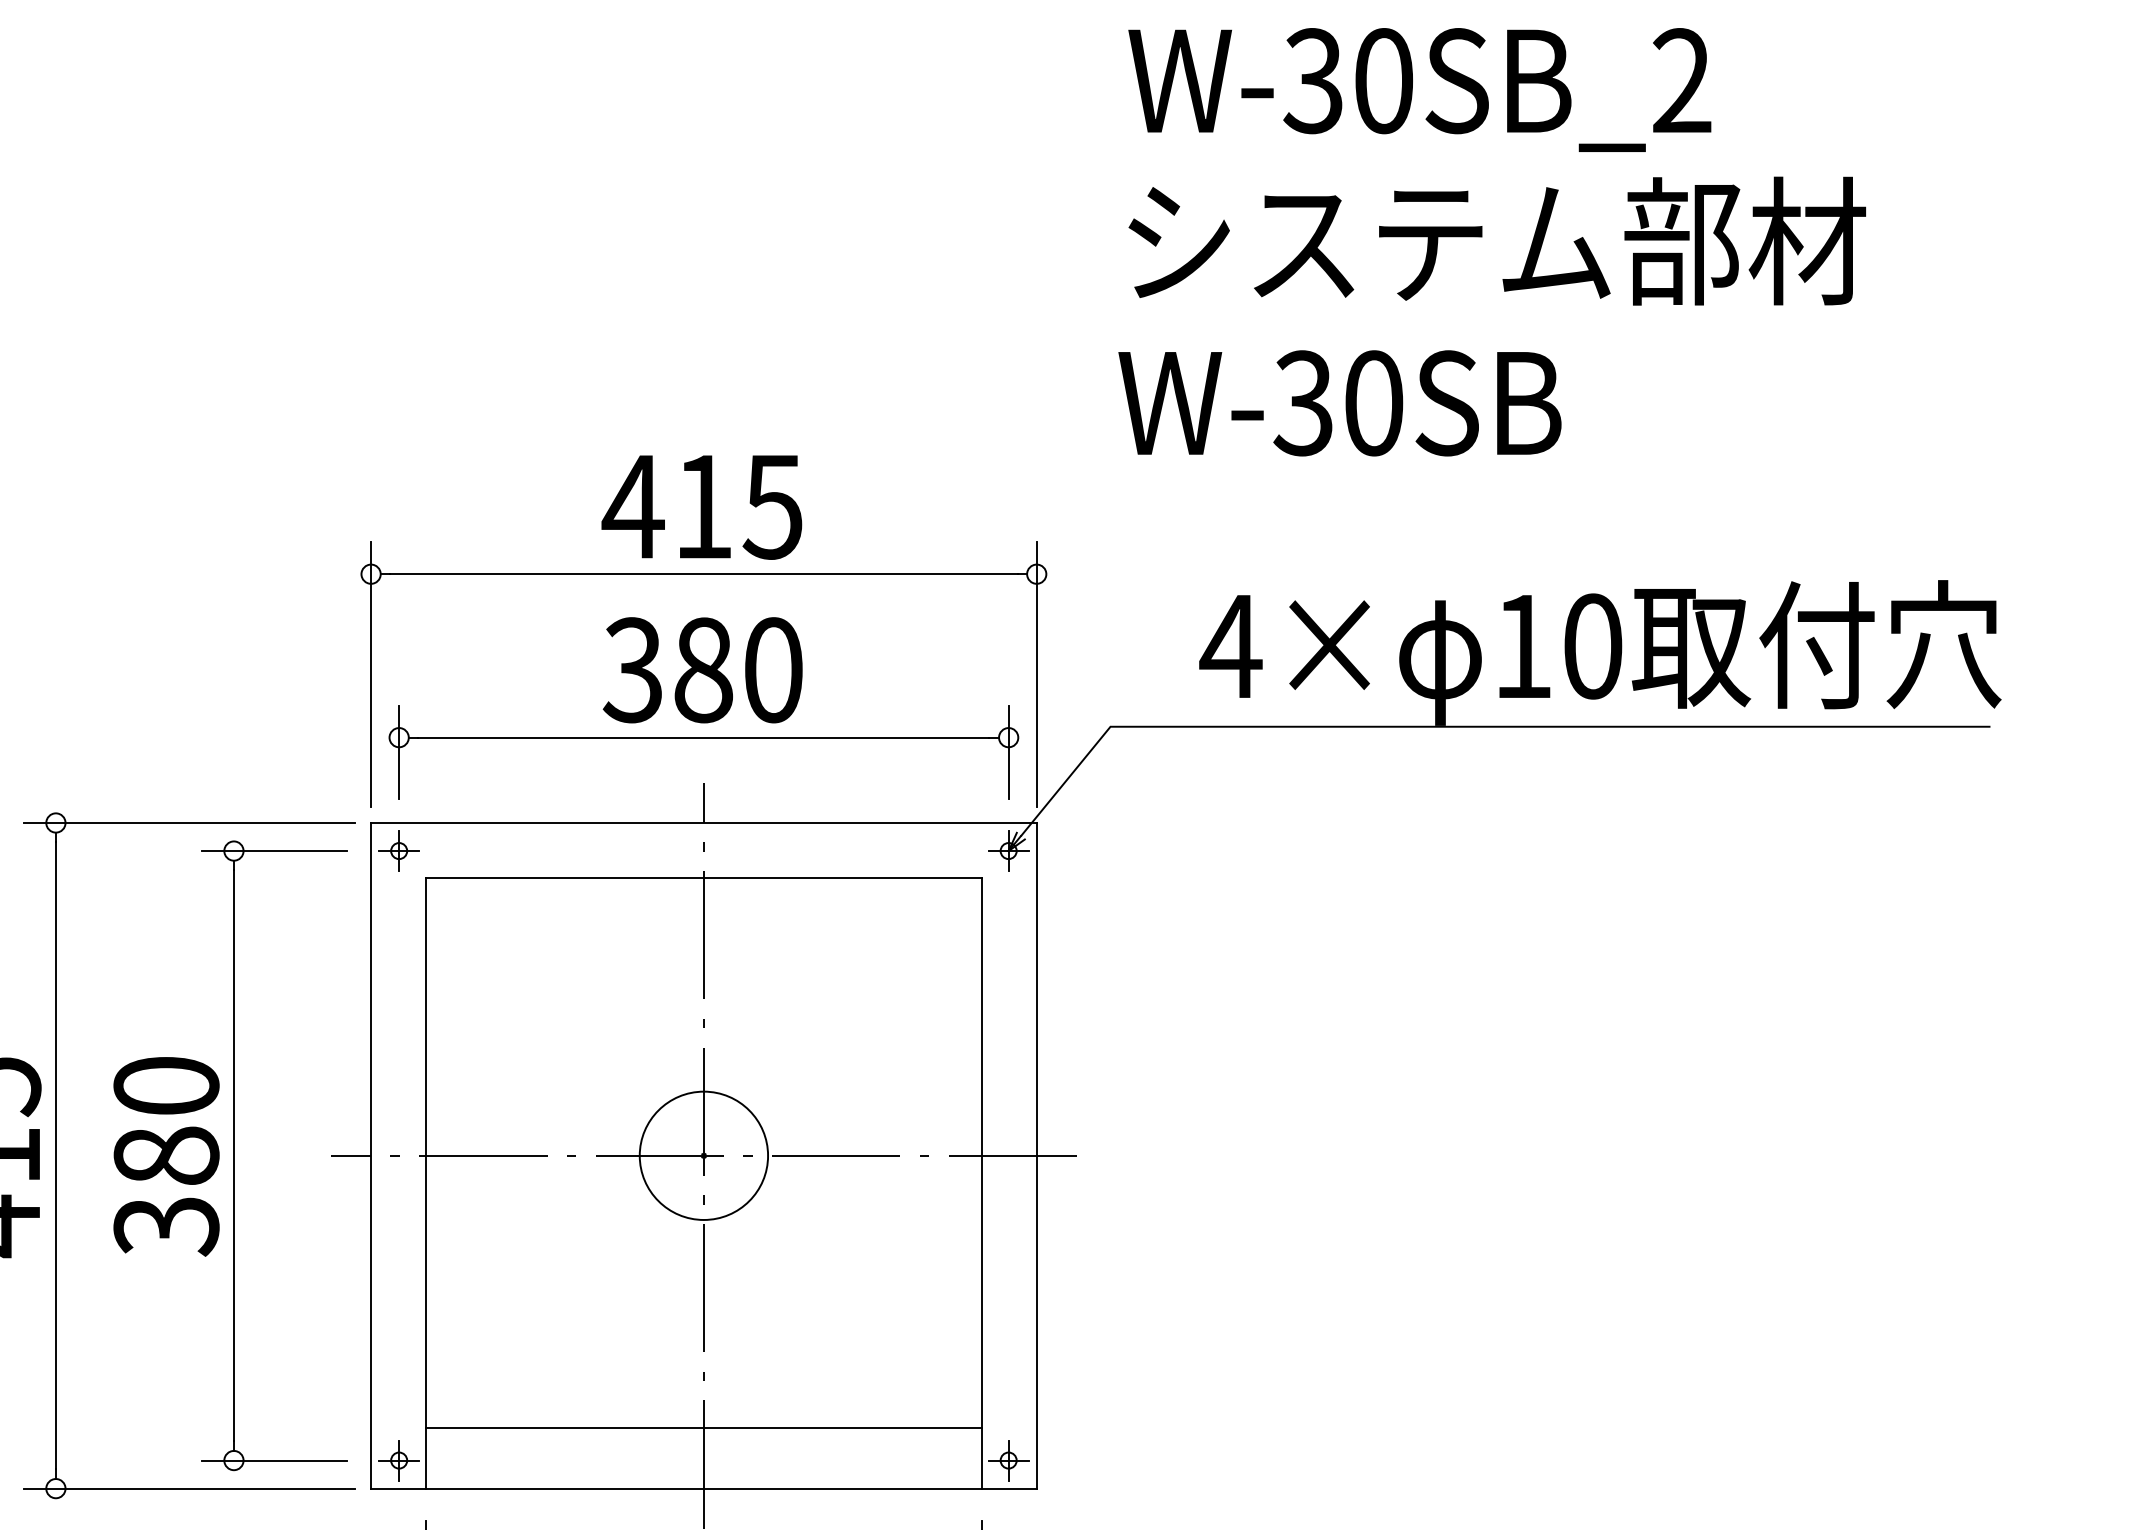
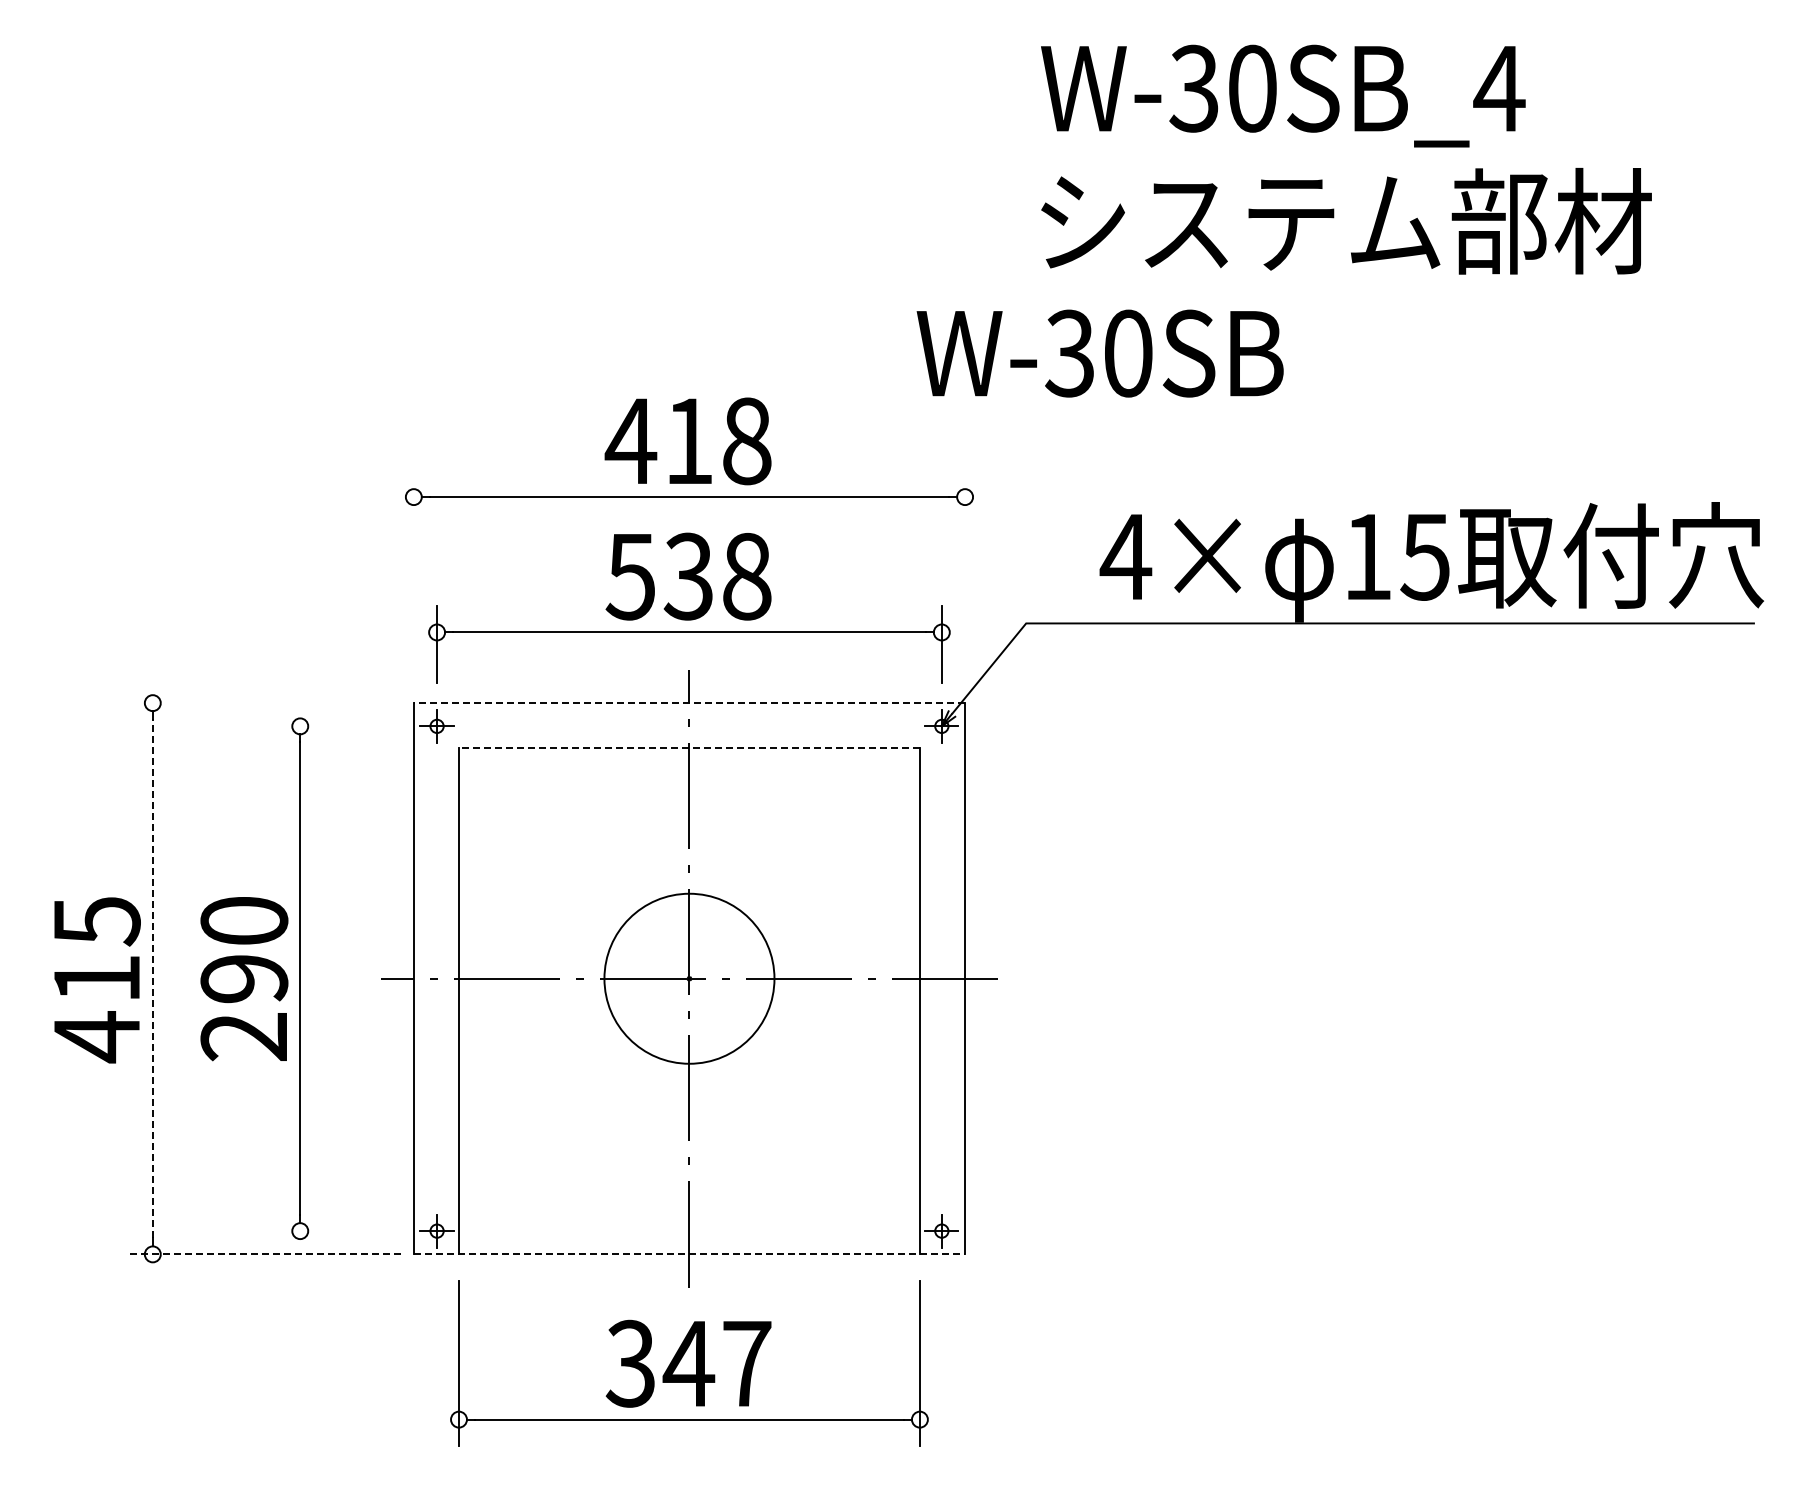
text: (1682, 79) -> (1499, 87), W-30SB_2 -> W-30SB_4
text: (1339, 403) -> (1099, 353), moved
text: (772, 507) -> (746, 441), 415 -> 418
text: (1591, 645) -> (1424, 556), 10 -> 15
text: (702, 670) -> (688, 576), 380 -> 538
line: (370, 673) -> (413, 579), removed
line: (1037, 673) -> (965, 579), removed
line: (189, 823) -> (263, 703), removed
line: (703, 823) -> (689, 703), solid -> dashed
line: (274, 851) -> (333, 726), removed
line: (702, 877) -> (688, 748), solid -> dashed
line: (55, 1155) -> (152, 978), solid -> dashed
circle: (703, 1155) -> (689, 978), size x1.6
text: (166, 1191) -> (244, 1008), 380 -> 290
line: (703, 1427) -> (689, 1203), removed
line: (274, 1460) -> (333, 1231), removed
line: (188, 1488) -> (262, 1254), solid -> dashed
line: (703, 1488) -> (689, 1254), solid -> dashed

